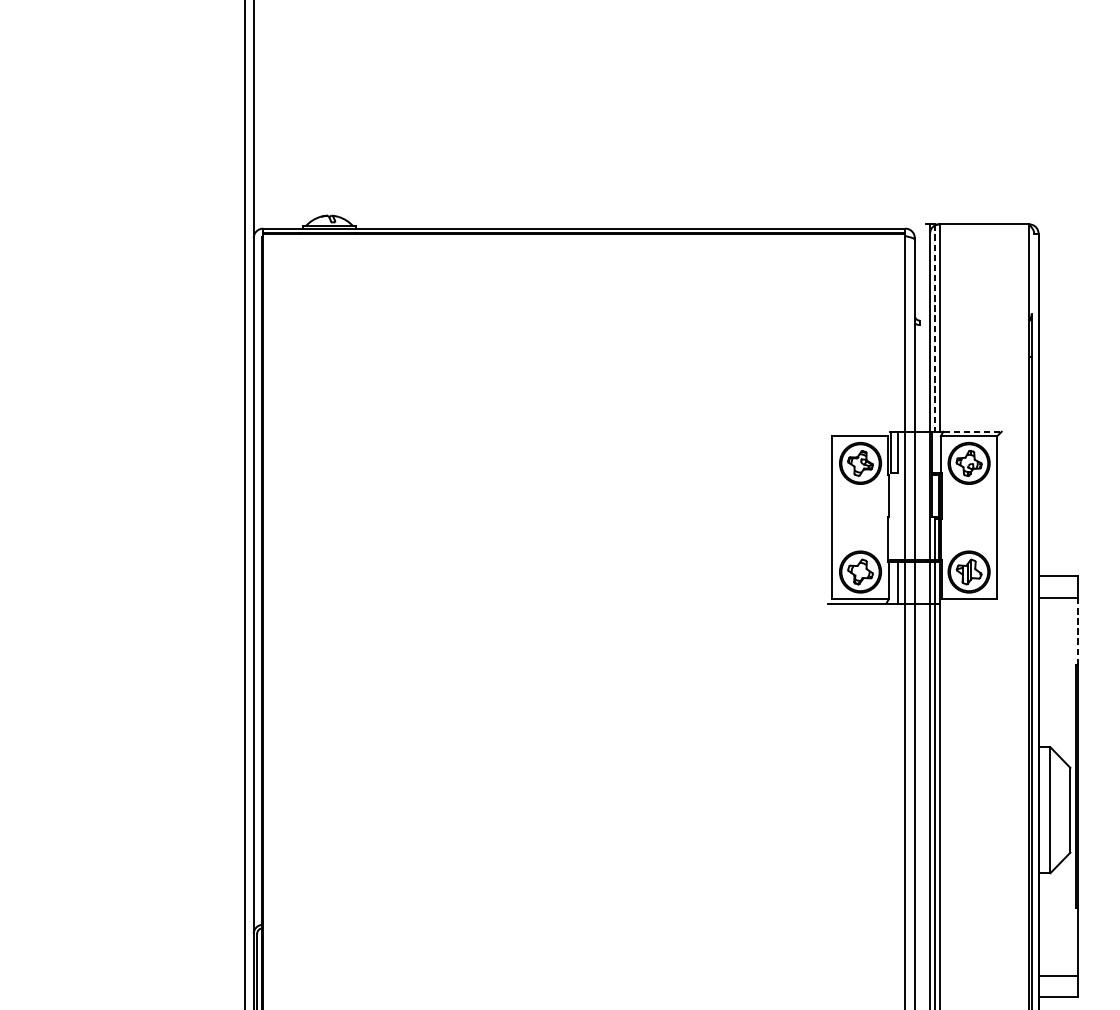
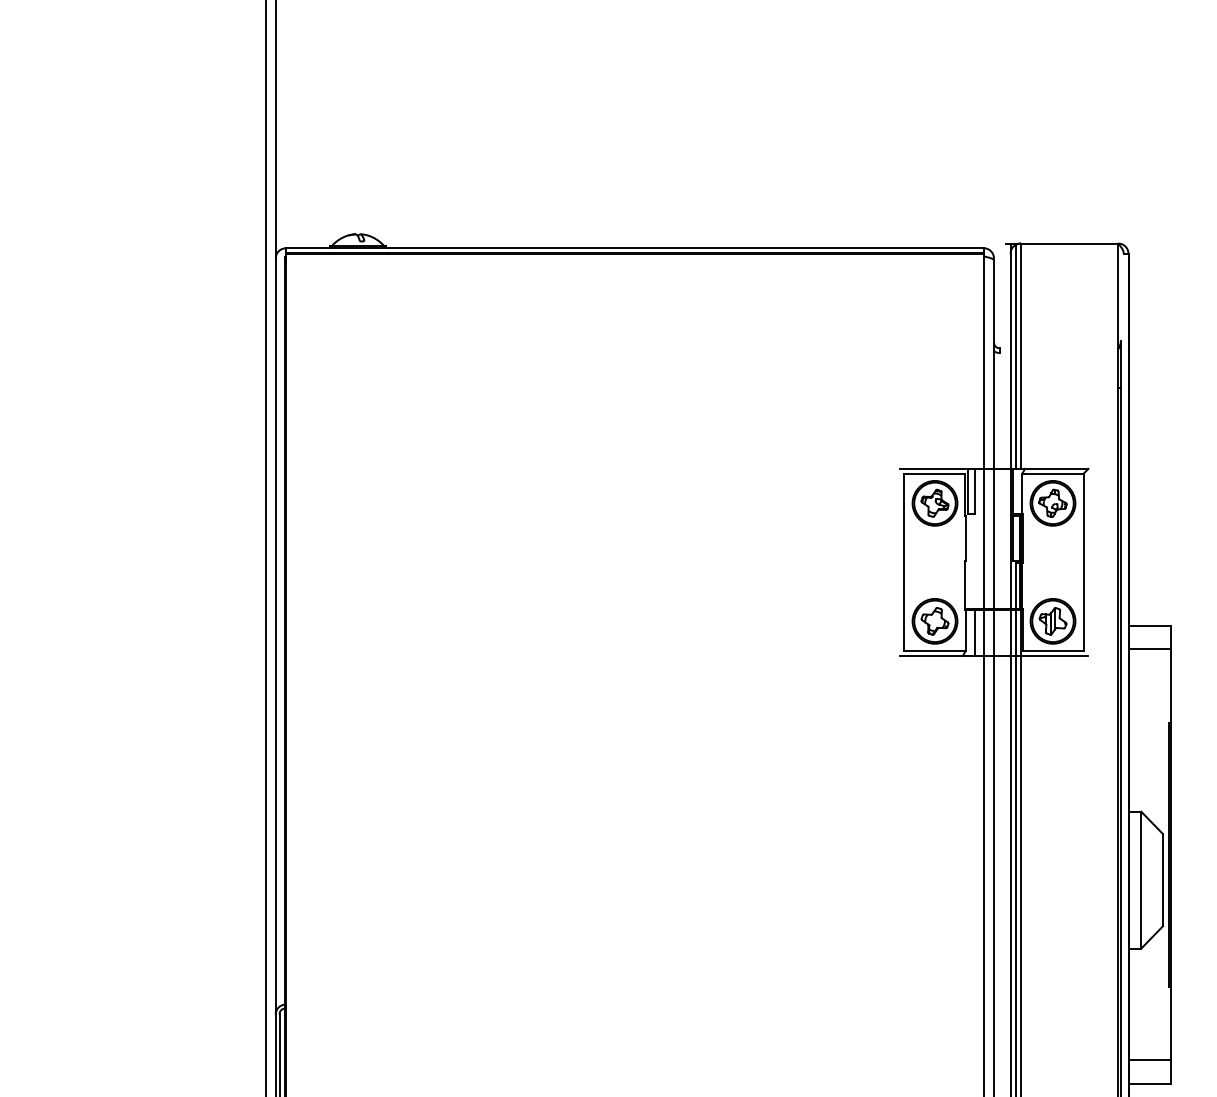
line: (935, 328) -> (1016, 356), dashed -> solid
line: (857, 431) -> (931, 468), added
line: (972, 431) -> (1056, 468), dashed -> solid
line: (971, 603) -> (1055, 655), added
line: (1078, 631) -> (1171, 685), dashed -> solid

